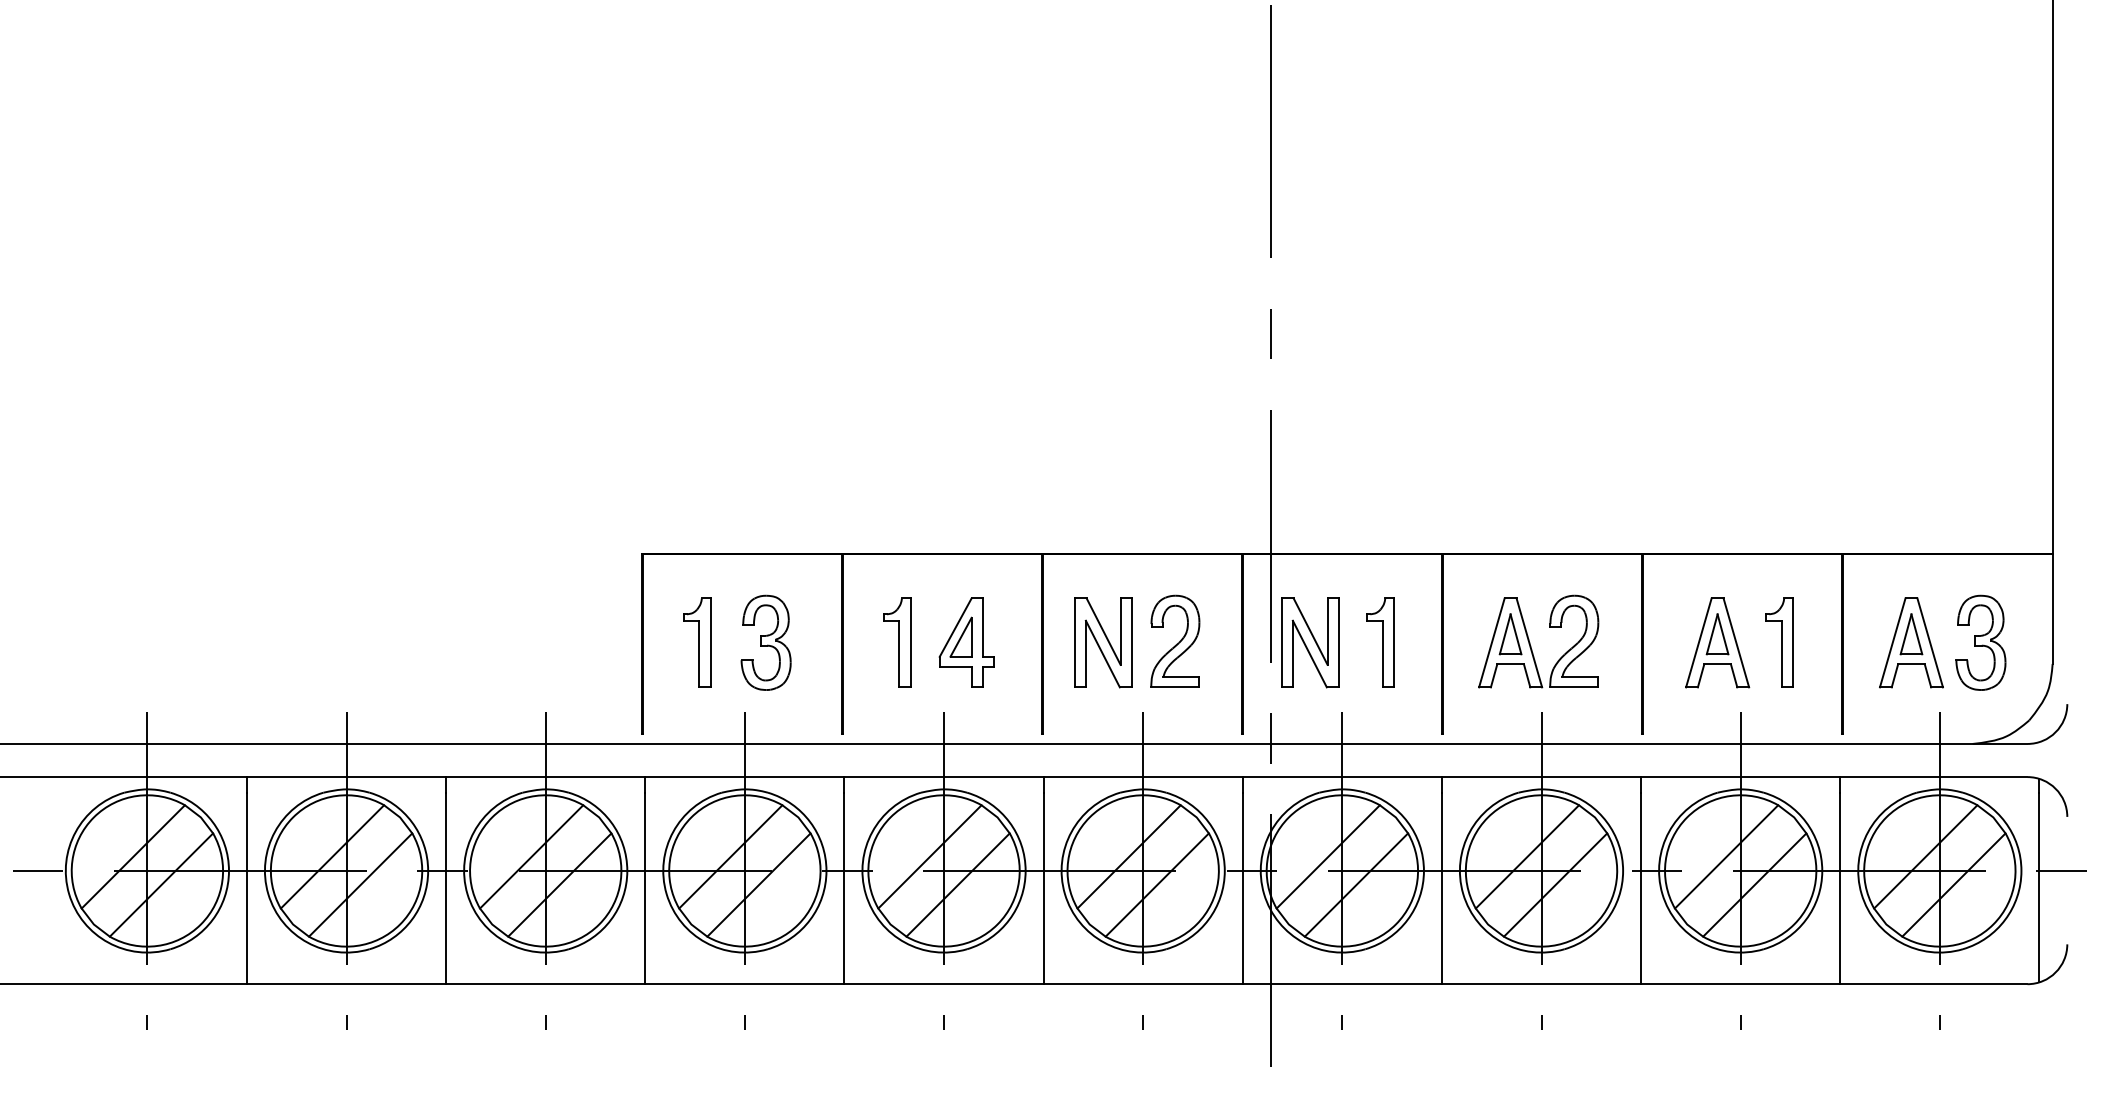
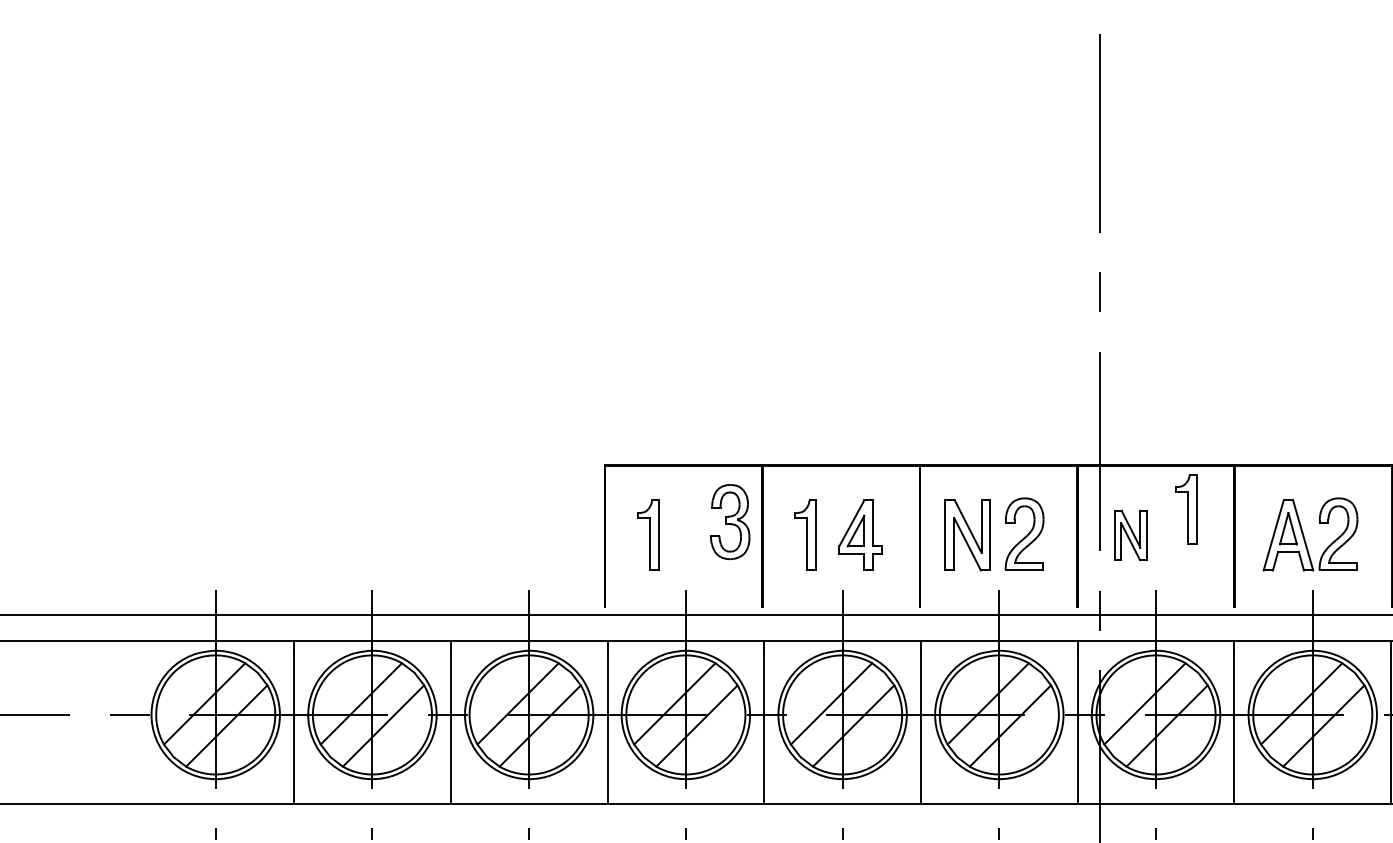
part: (765, 642) -> (729, 521), moved
part: (1310, 642) -> (1130, 535), size x0.7
part: (1380, 642) -> (1186, 509), moved

